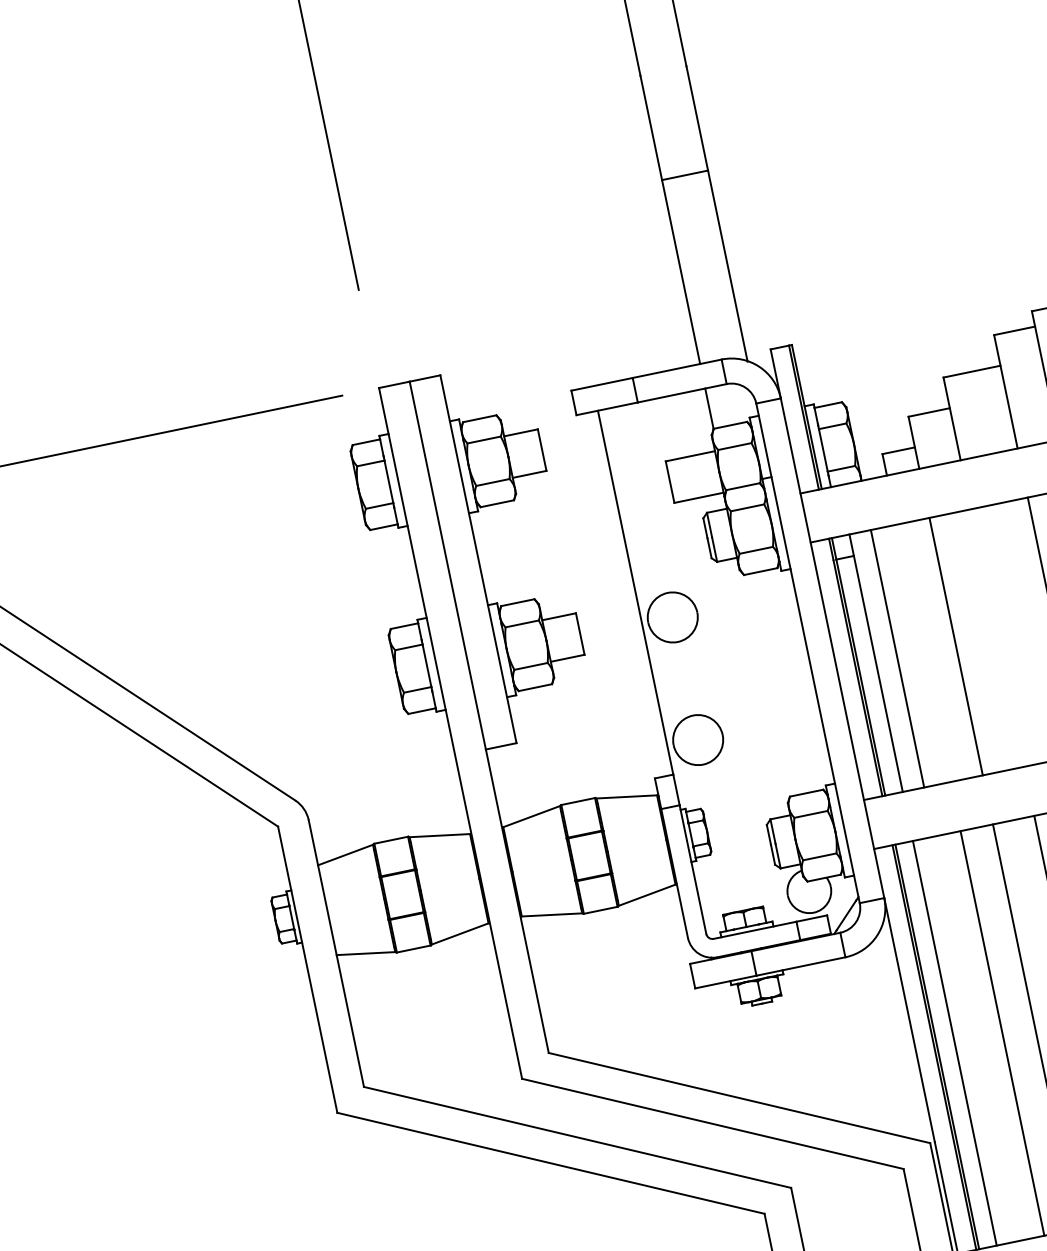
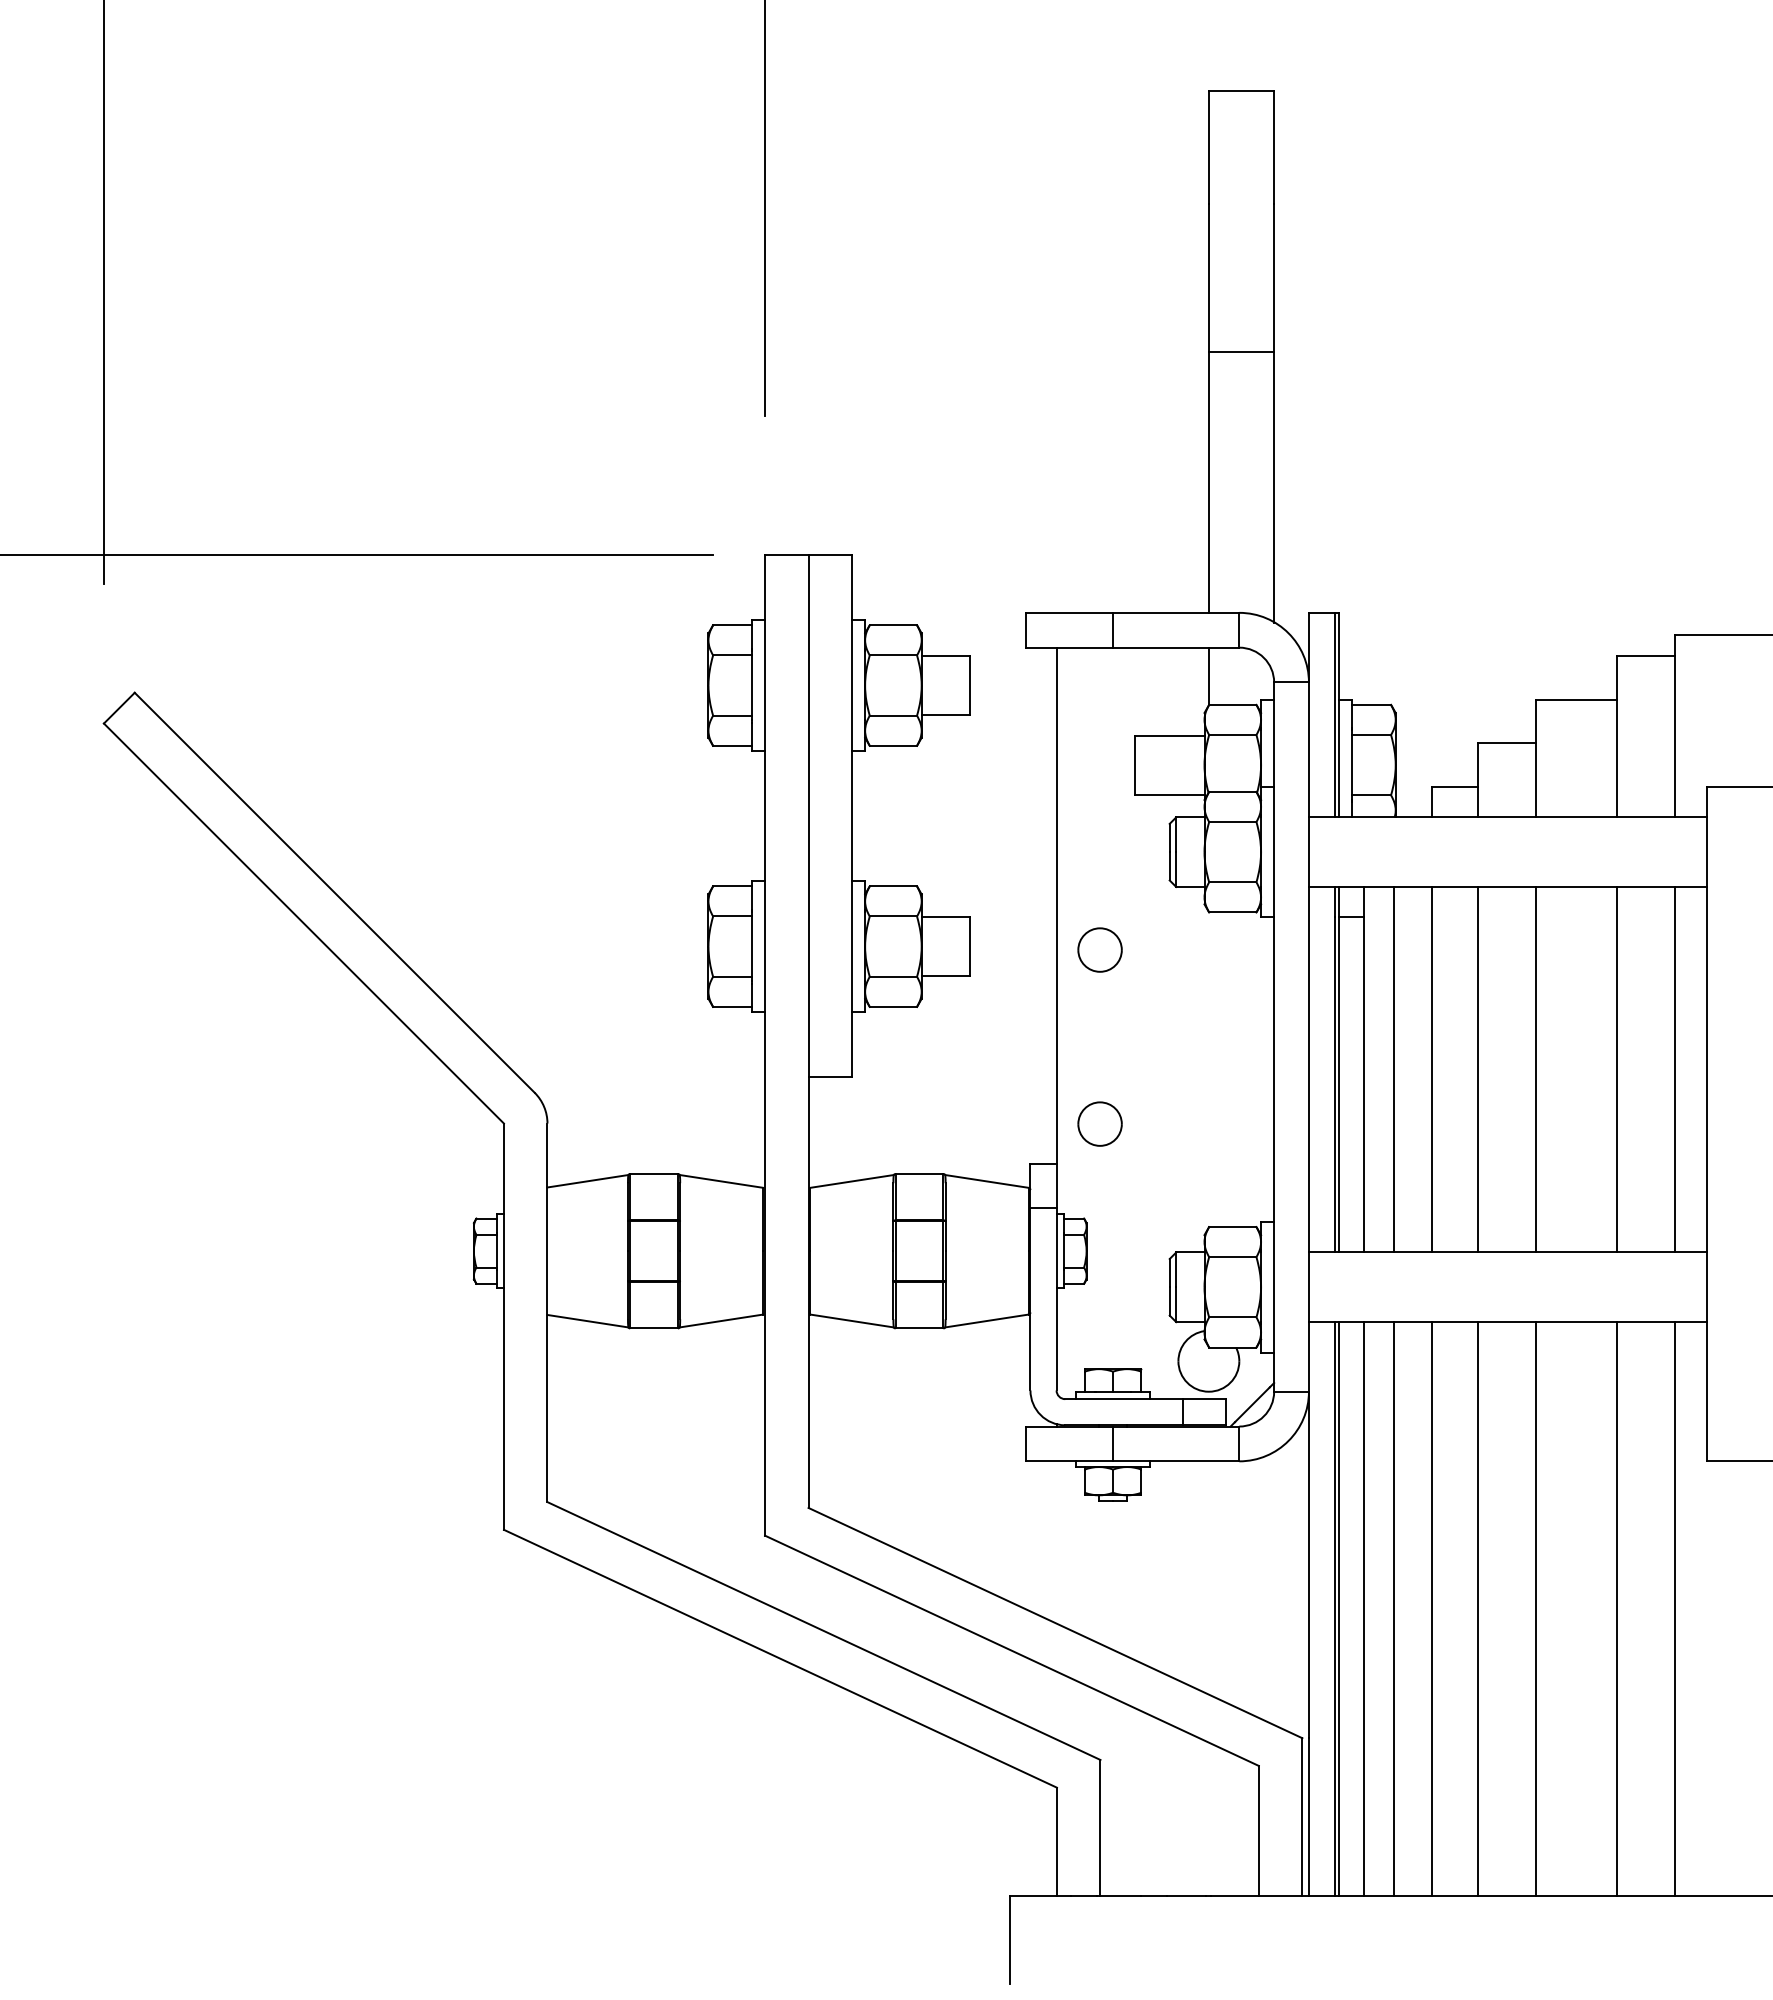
part: (672, 617) -> (1099, 949), size x0.62
line: (997, 637) -> (1536, 1069), added
line: (923, 653) -> (1431, 1069), added
part: (697, 739) -> (1099, 1123), size x0.62
line: (976, 1039) -> (1394, 1609), added

